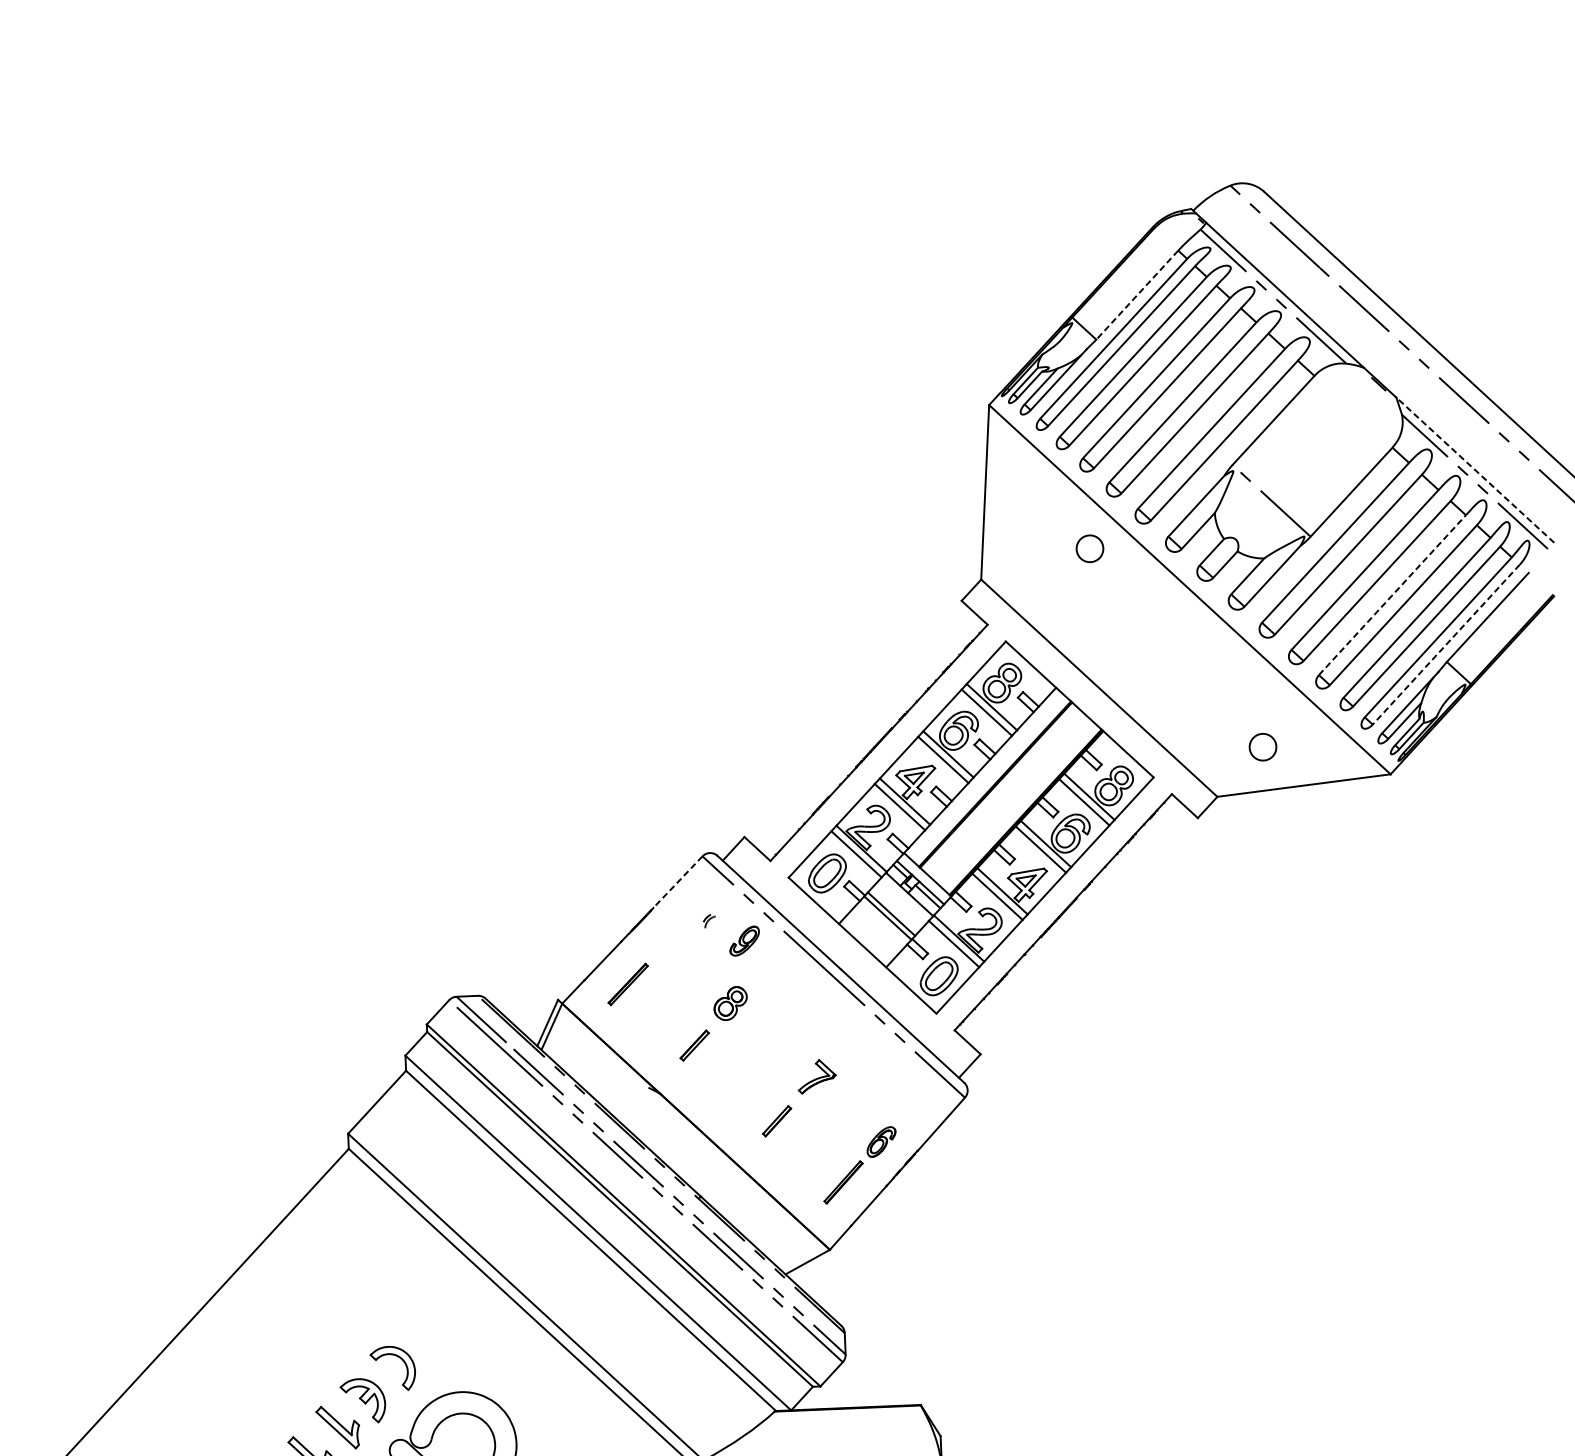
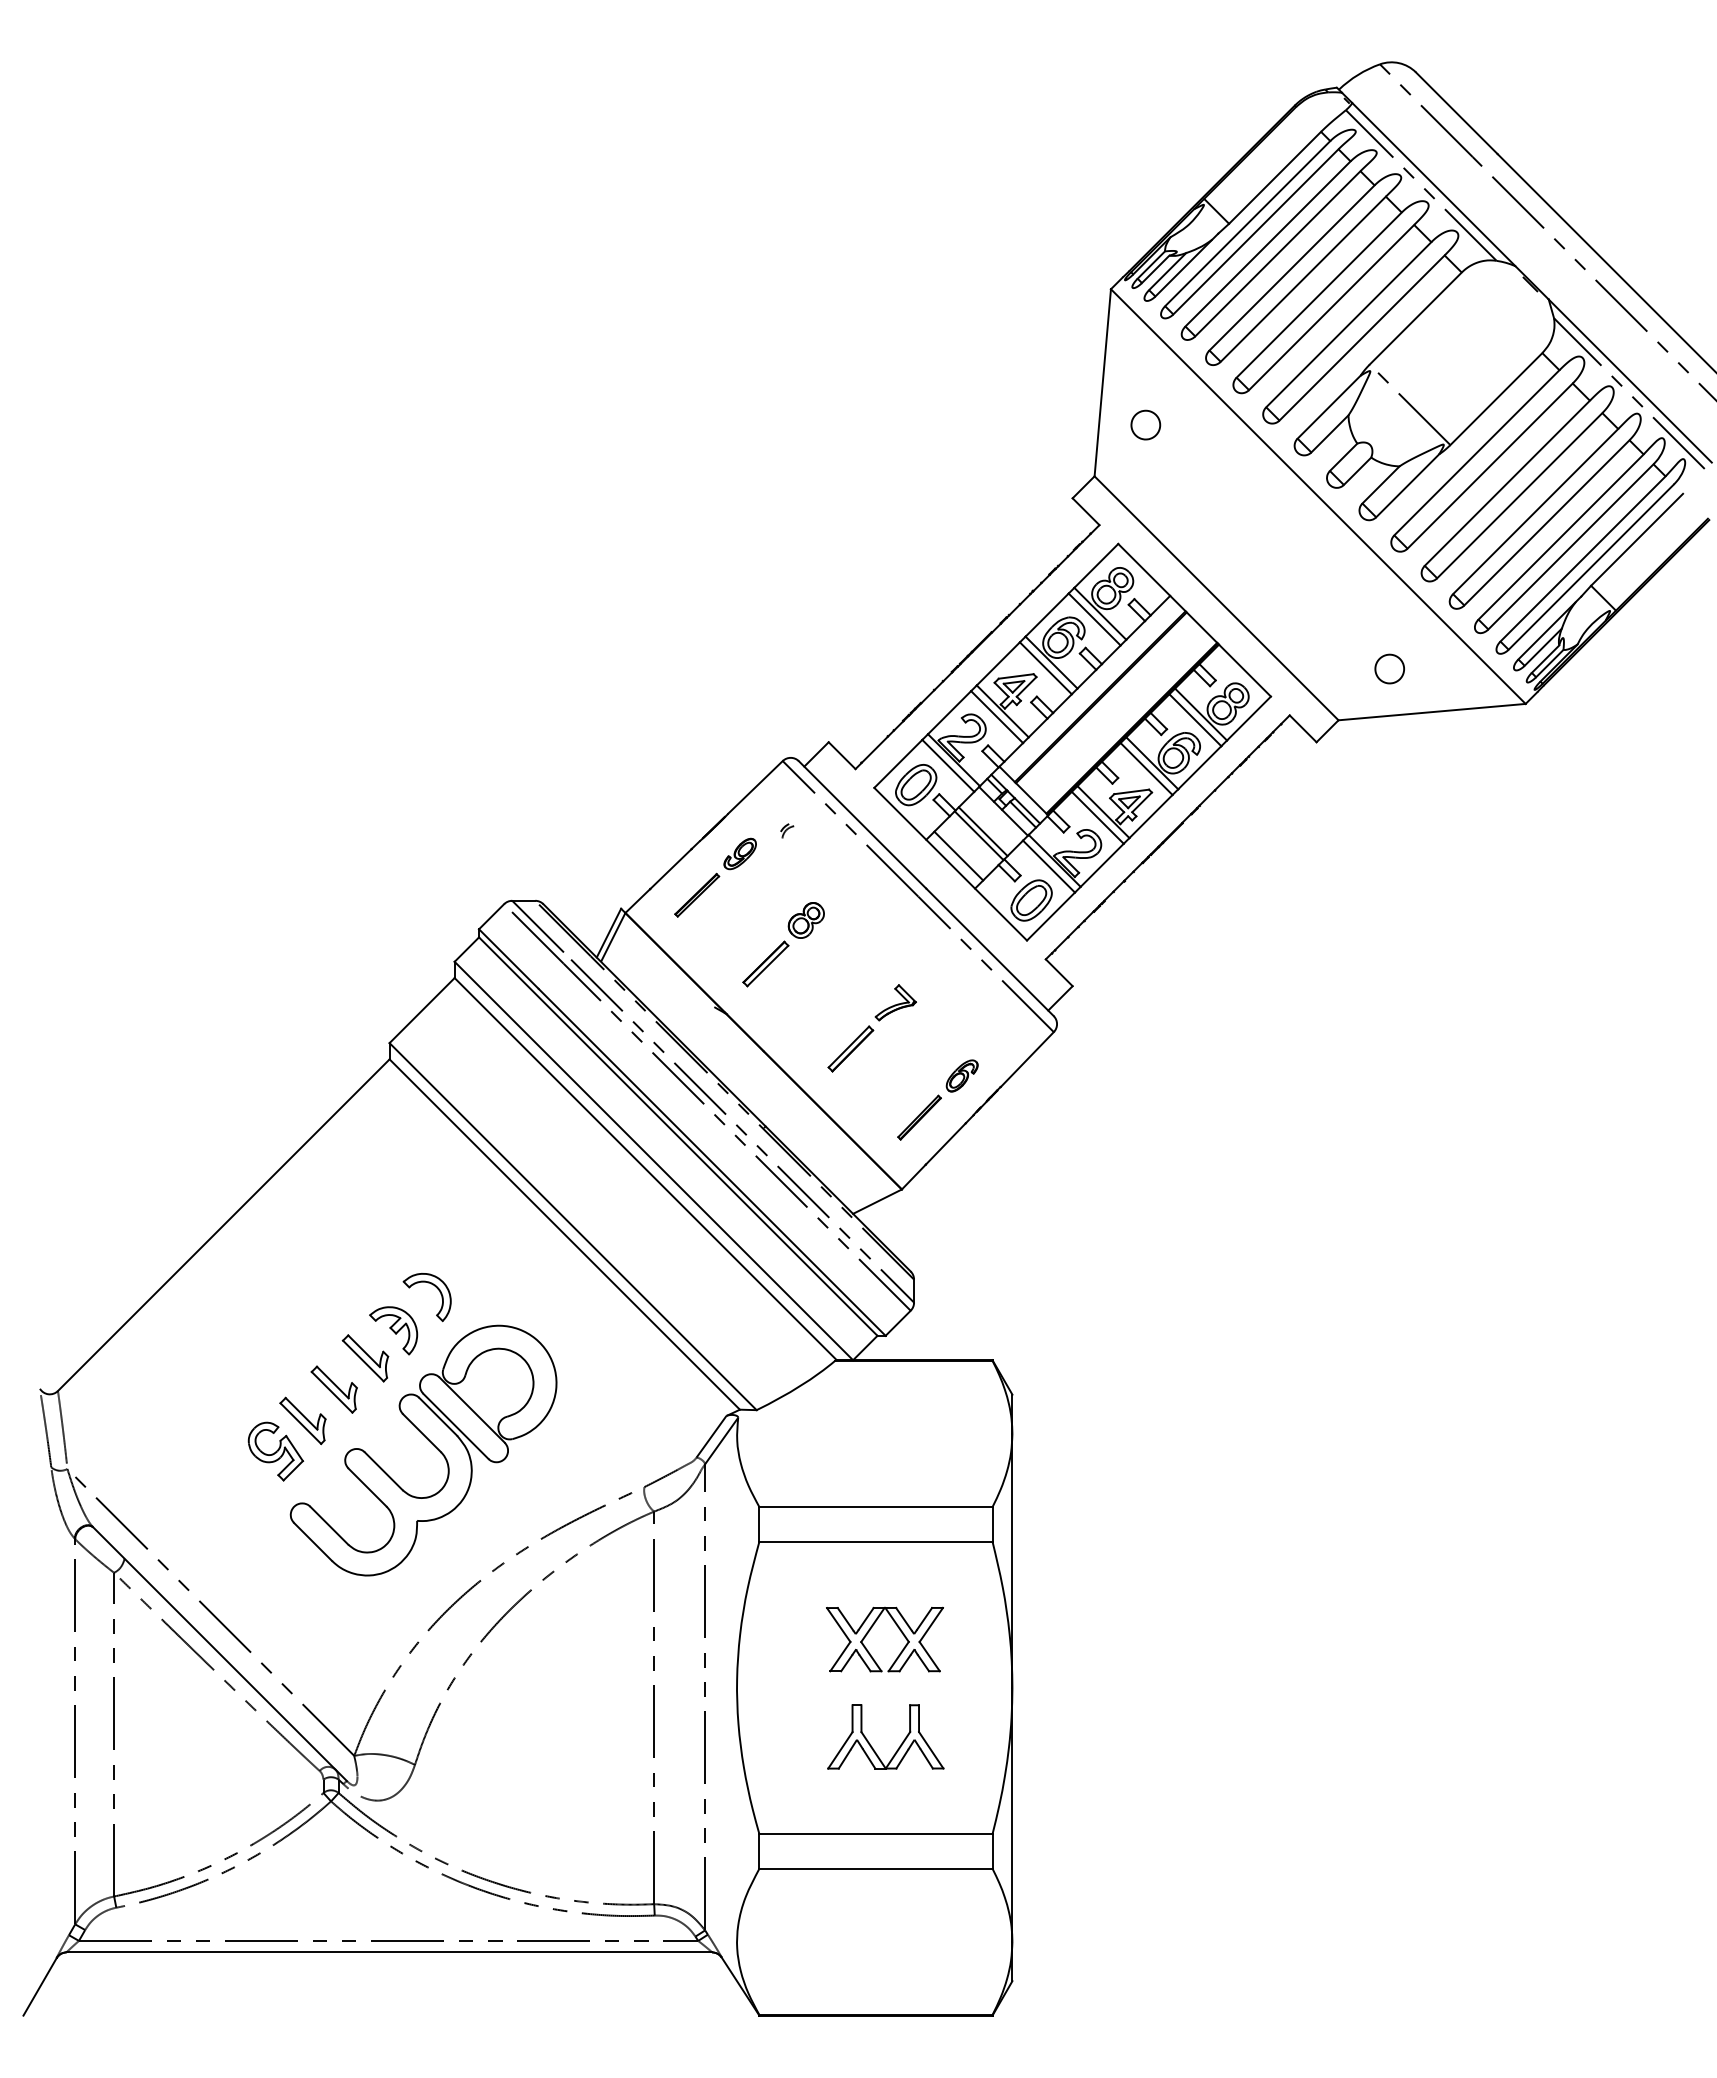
line: (1136, 295) -> (1274, 178), dashed -> solid
line: (1474, 469) -> (1629, 380), dashed -> solid
part: (1089, 548) -> (1145, 424), moved
line: (1392, 595) -> (1535, 511), dashed -> solid
line: (1446, 644) -> (1591, 567), dashed -> solid
line: (678, 881) -> (755, 787), dashed -> solid
line: (869, 937) -> (958, 855), added
part: (743, 940) -> (739, 853), moved
part: (694, 1045) -> (765, 963), size x1.43
part: (776, 1120) -> (850, 1048), size x1.43

